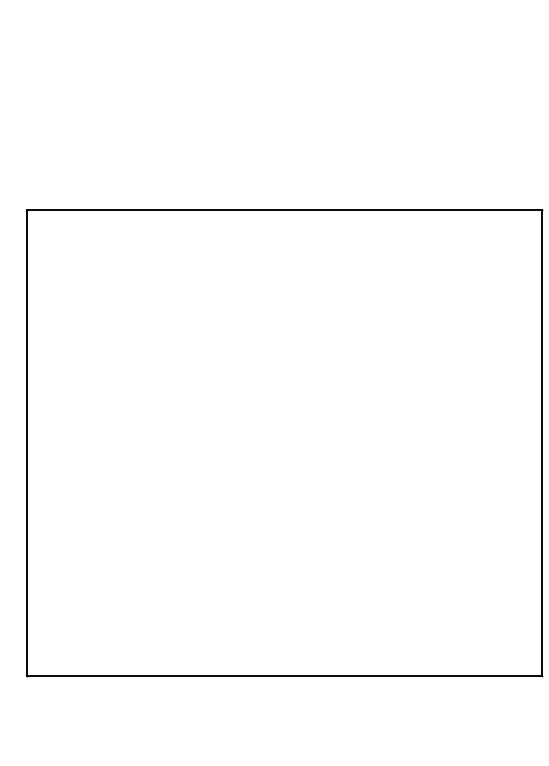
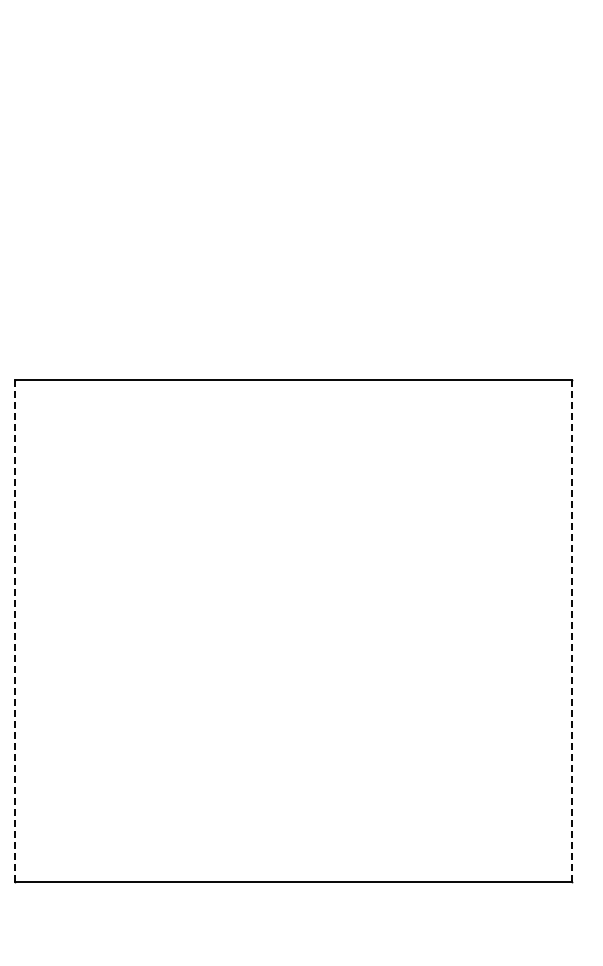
line: (27, 443) -> (15, 631), solid -> dashed
line: (542, 443) -> (571, 631), solid -> dashed

